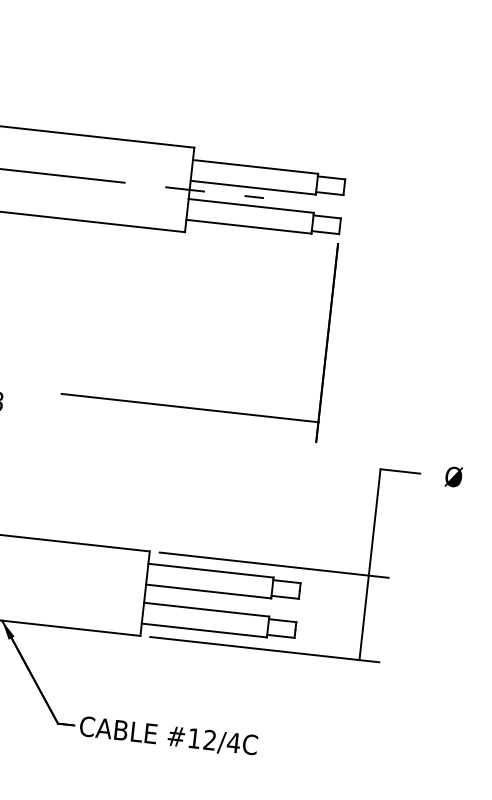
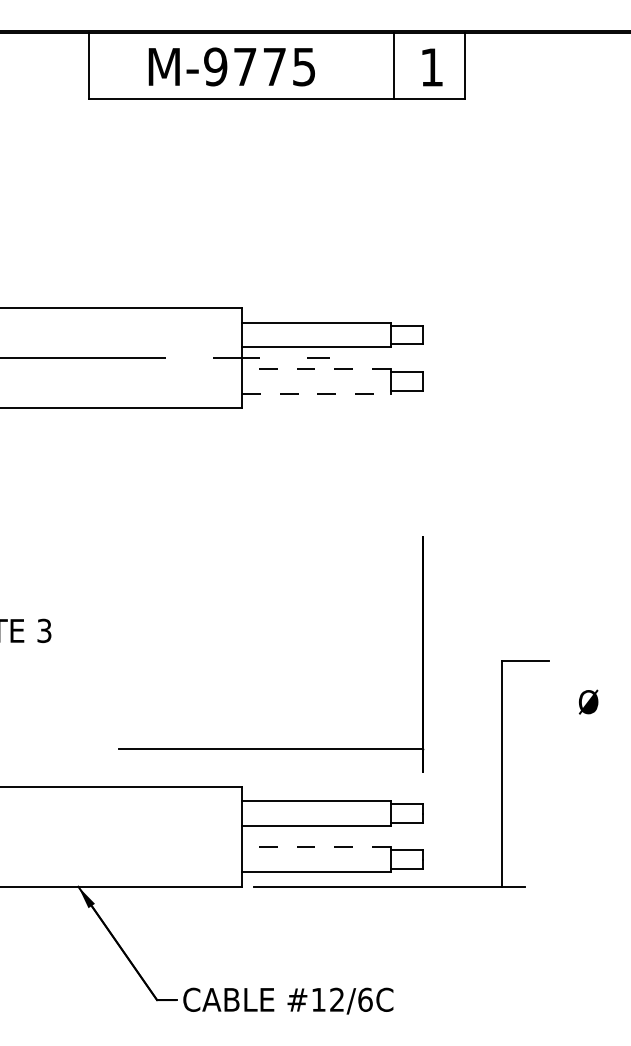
line: (250, 205) -> (315, 368), solid -> dashed
line: (249, 226) -> (316, 393), solid -> dashed
part: (190, 408) -> (271, 748), moved
text: (453, 476) -> (588, 701), moved
line: (274, 565) -> (389, 786), removed
line: (205, 609) -> (315, 847), solid -> dashed
text: (233, 742) -> (365, 999), #12/4C -> #12/6C

